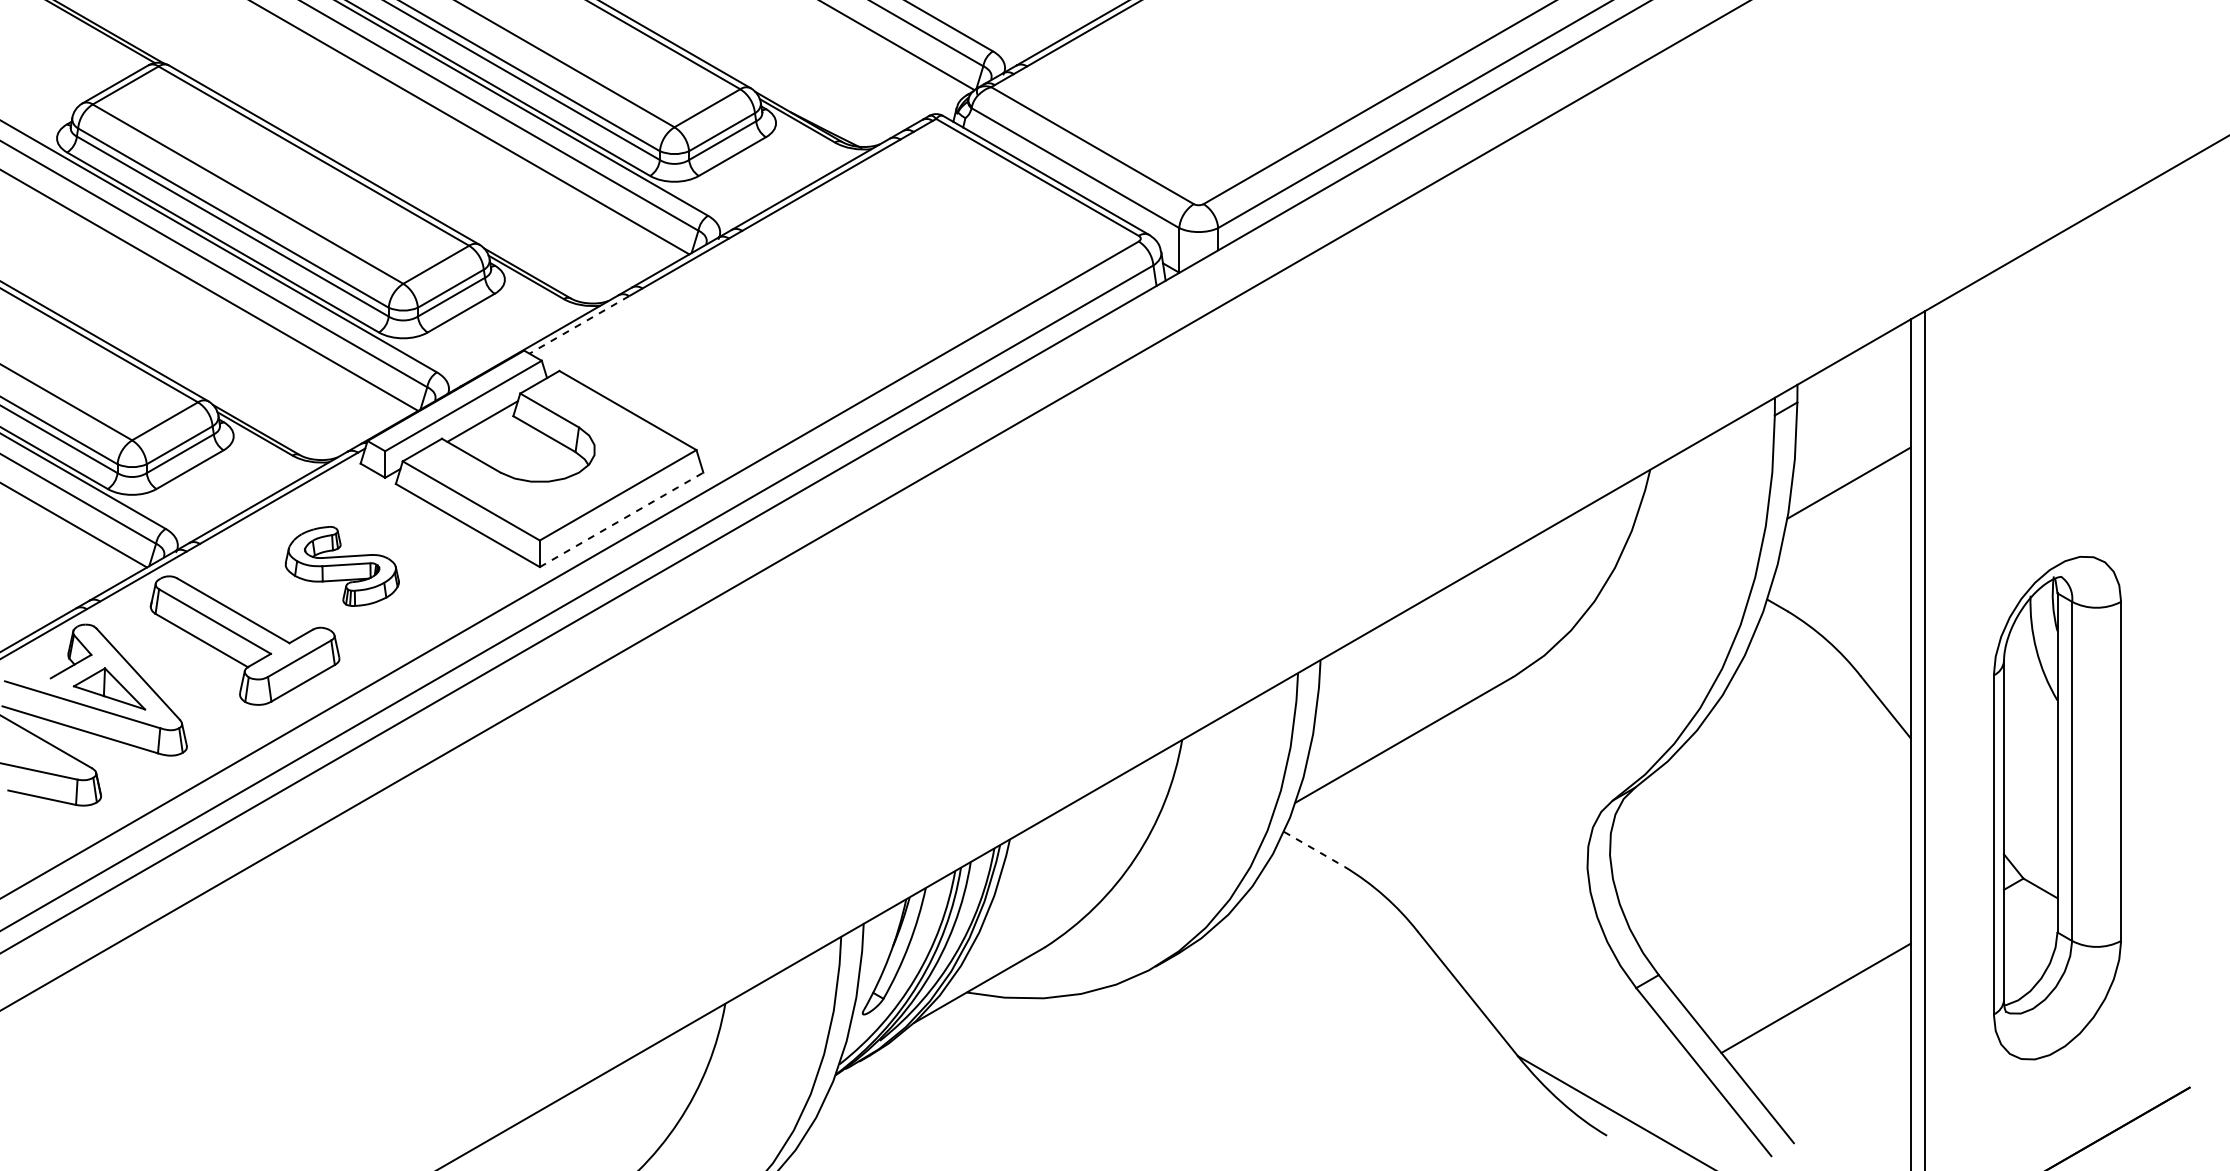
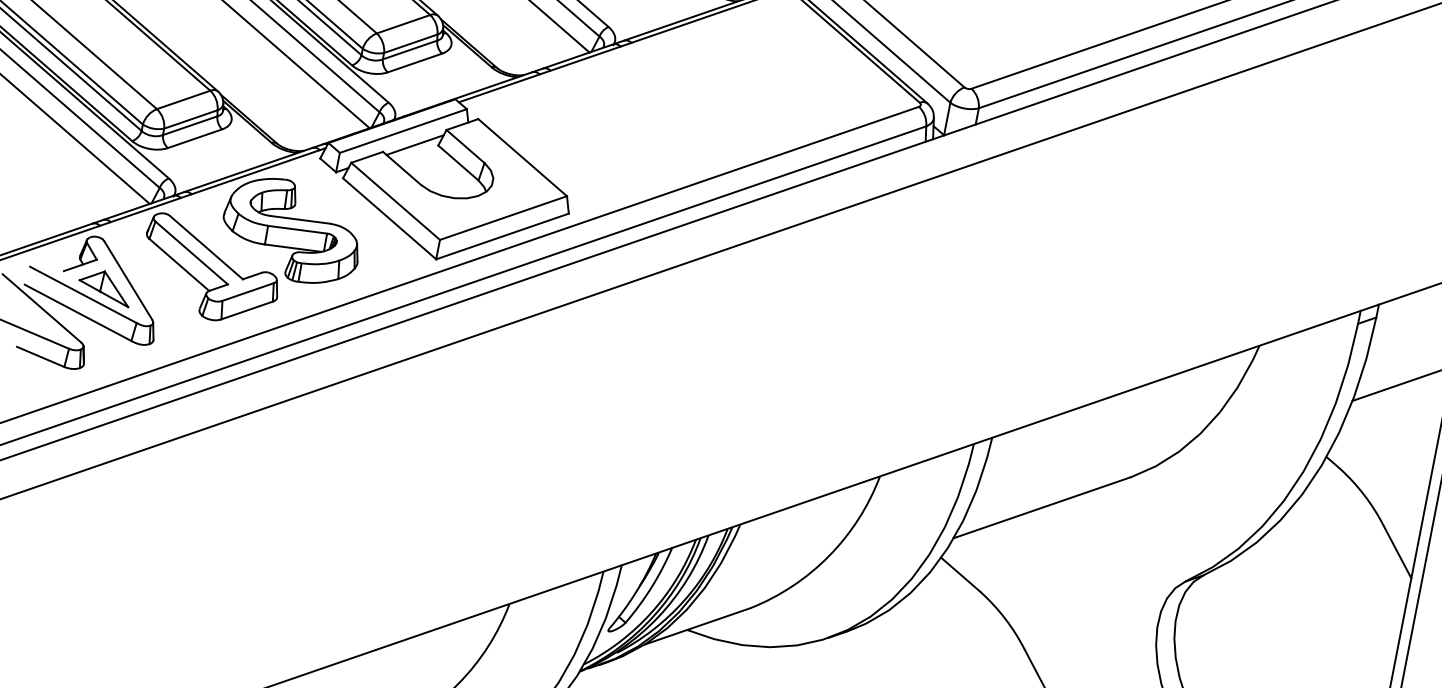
line: (579, 324) -> (499, 88), dashed -> solid
line: (622, 519) -> (503, 236), dashed -> solid
part: (342, 566) -> (292, 230), size x1.67
line: (1314, 849) -> (960, 574), dashed -> solid

